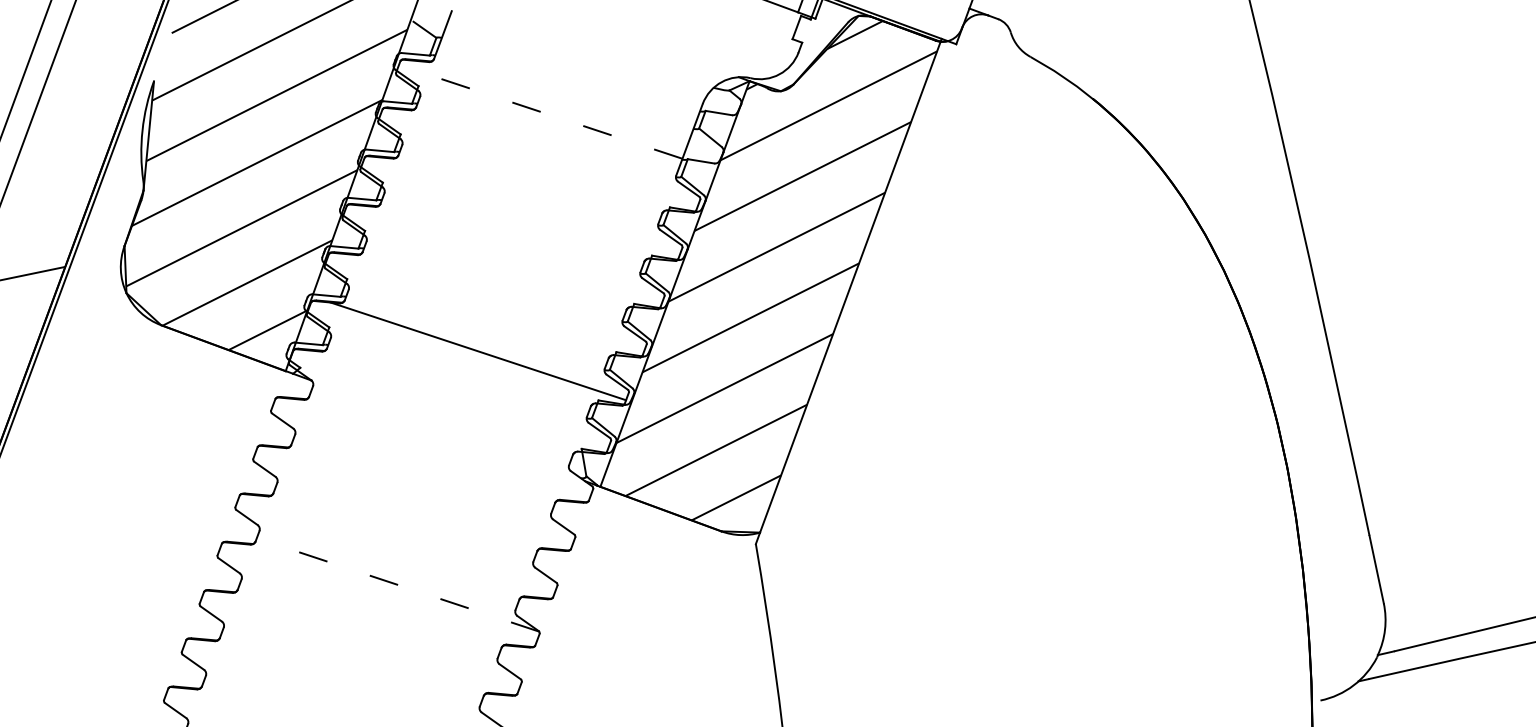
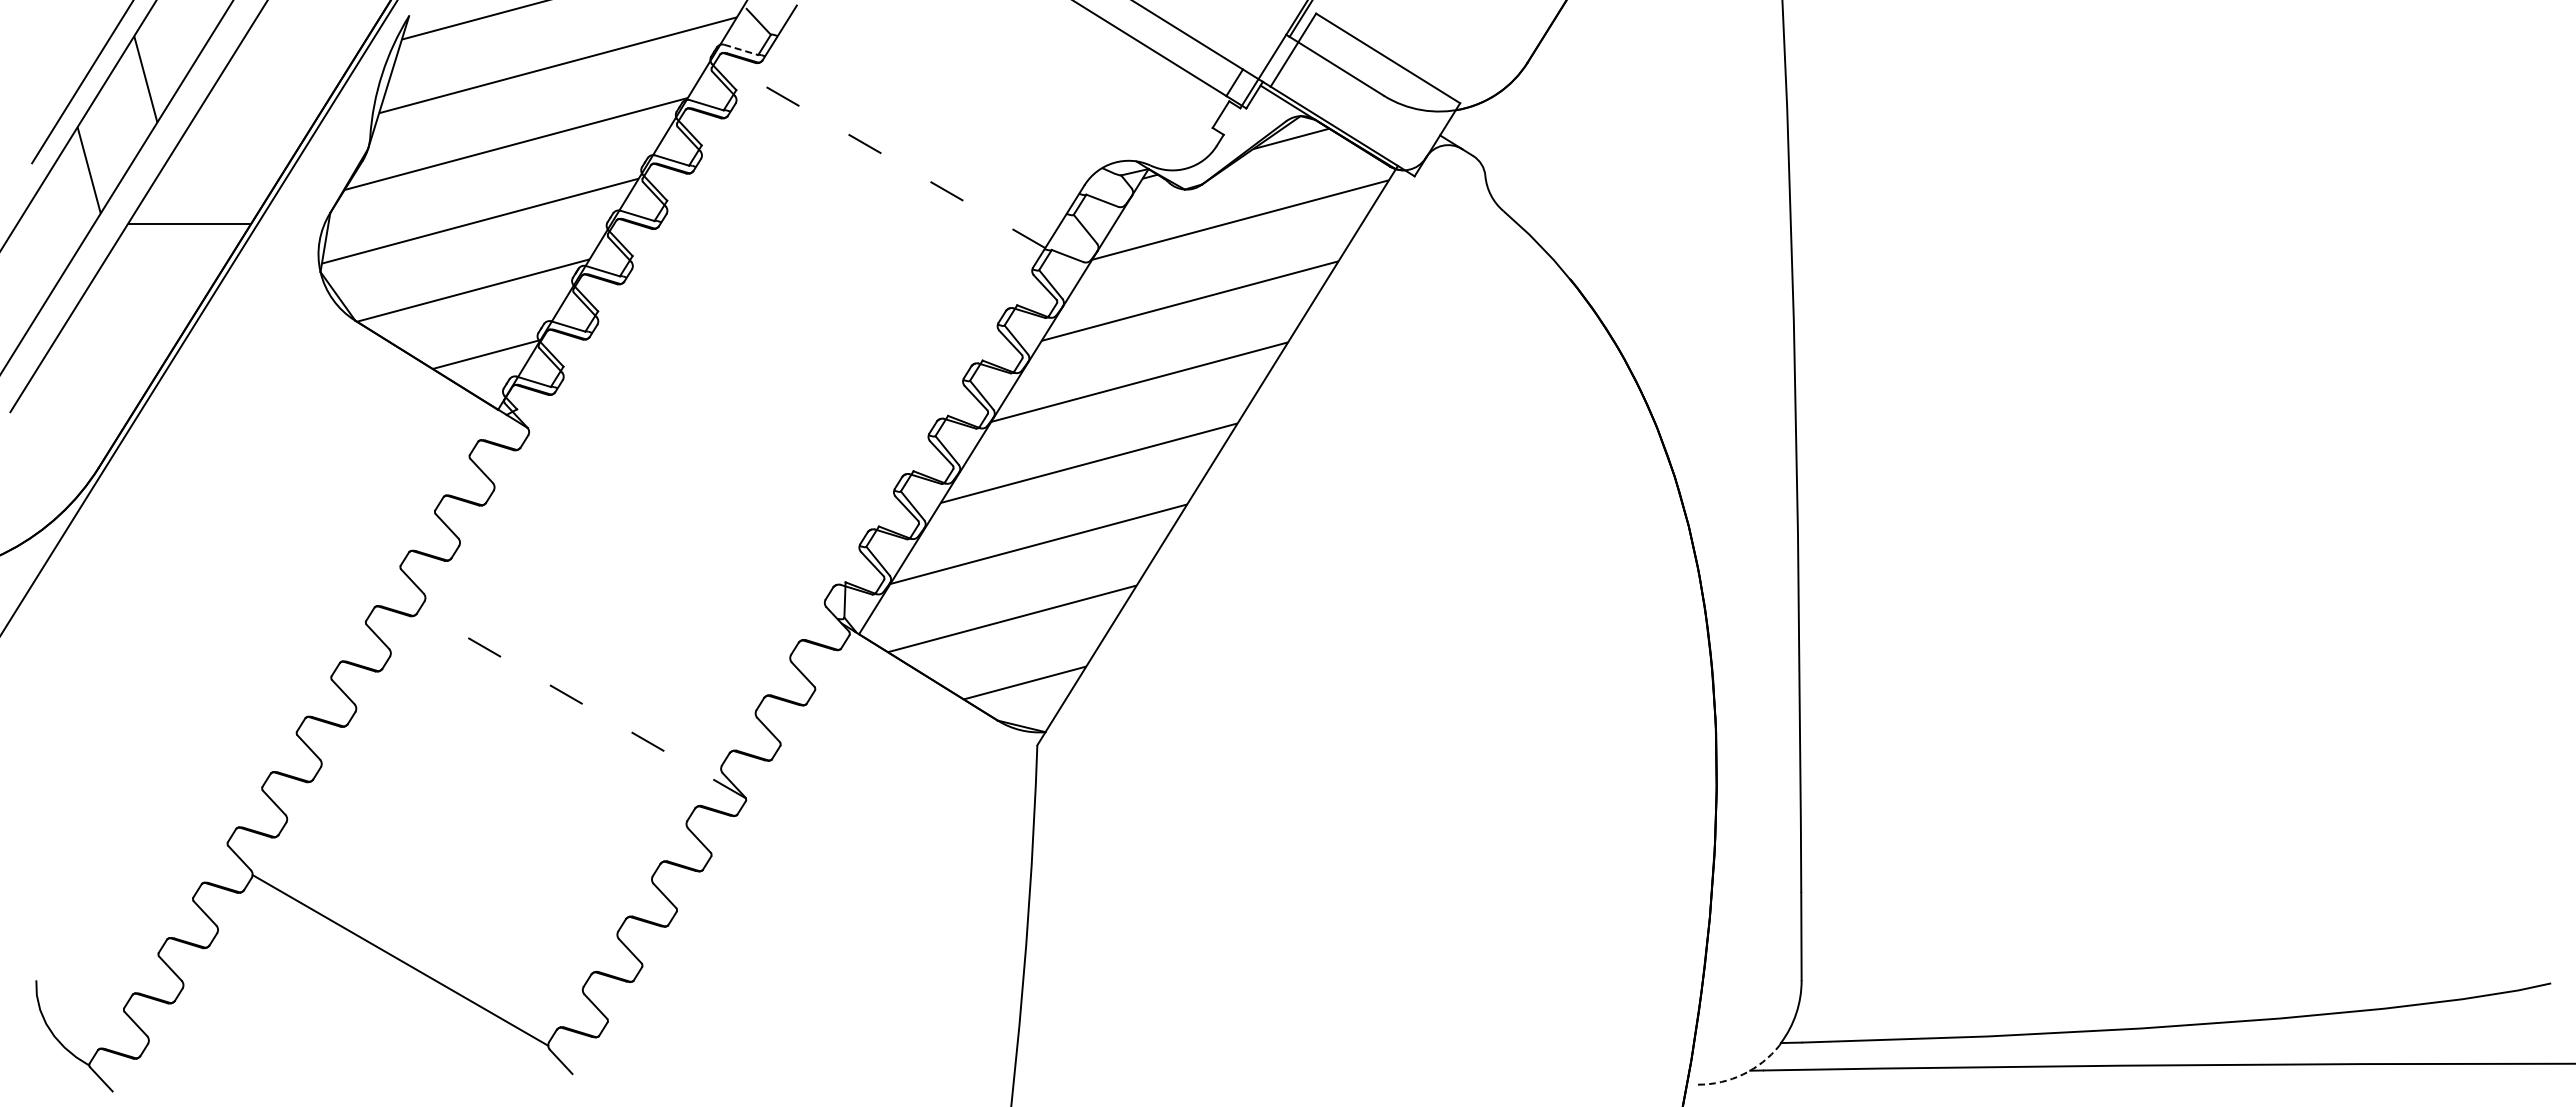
line: (416, 53) -> (741, 49), solid -> dashed
line: (478, 351) -> (742, 434), removed
arc: (1353, 685) -> (1743, 1074), solid -> dashed

